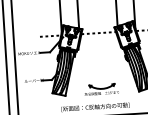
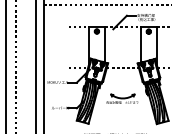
part: (101, 88) -> (122, 98), moved

